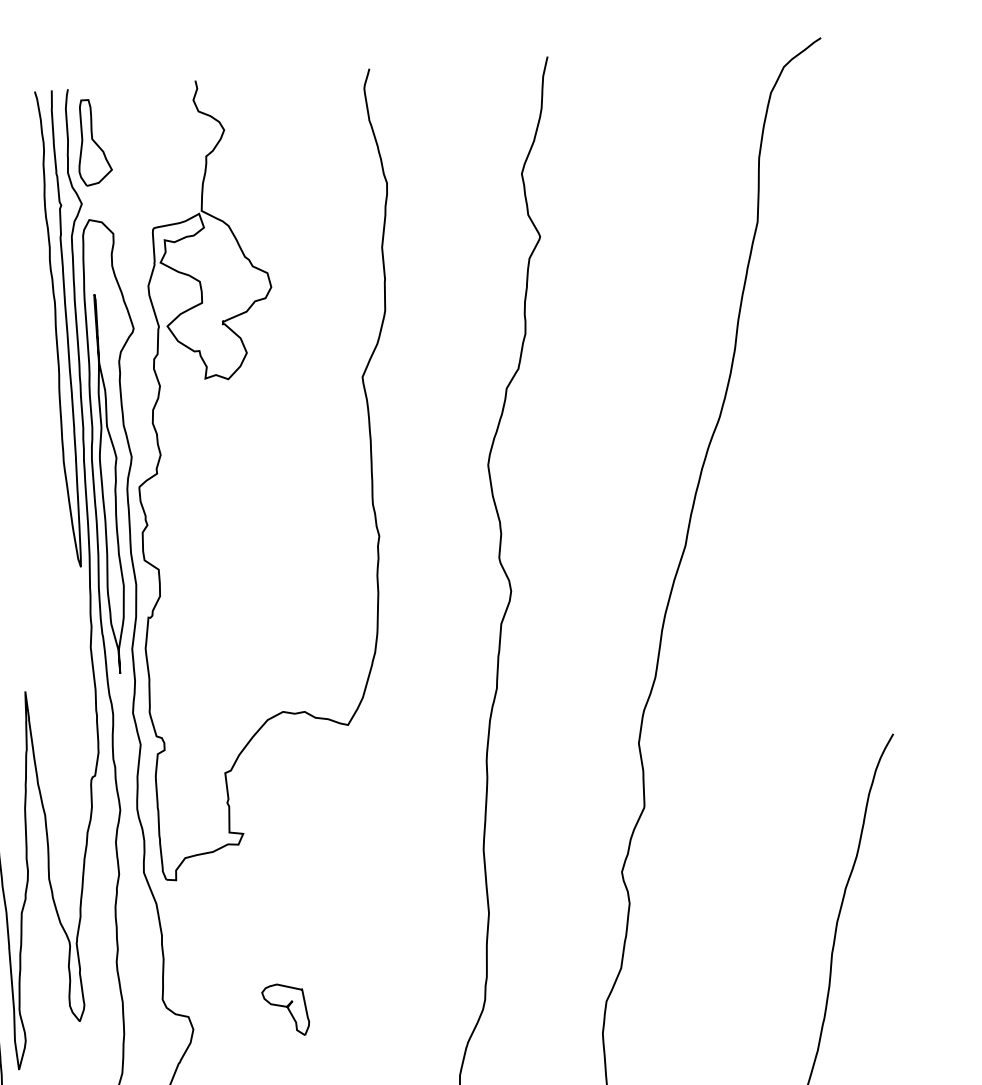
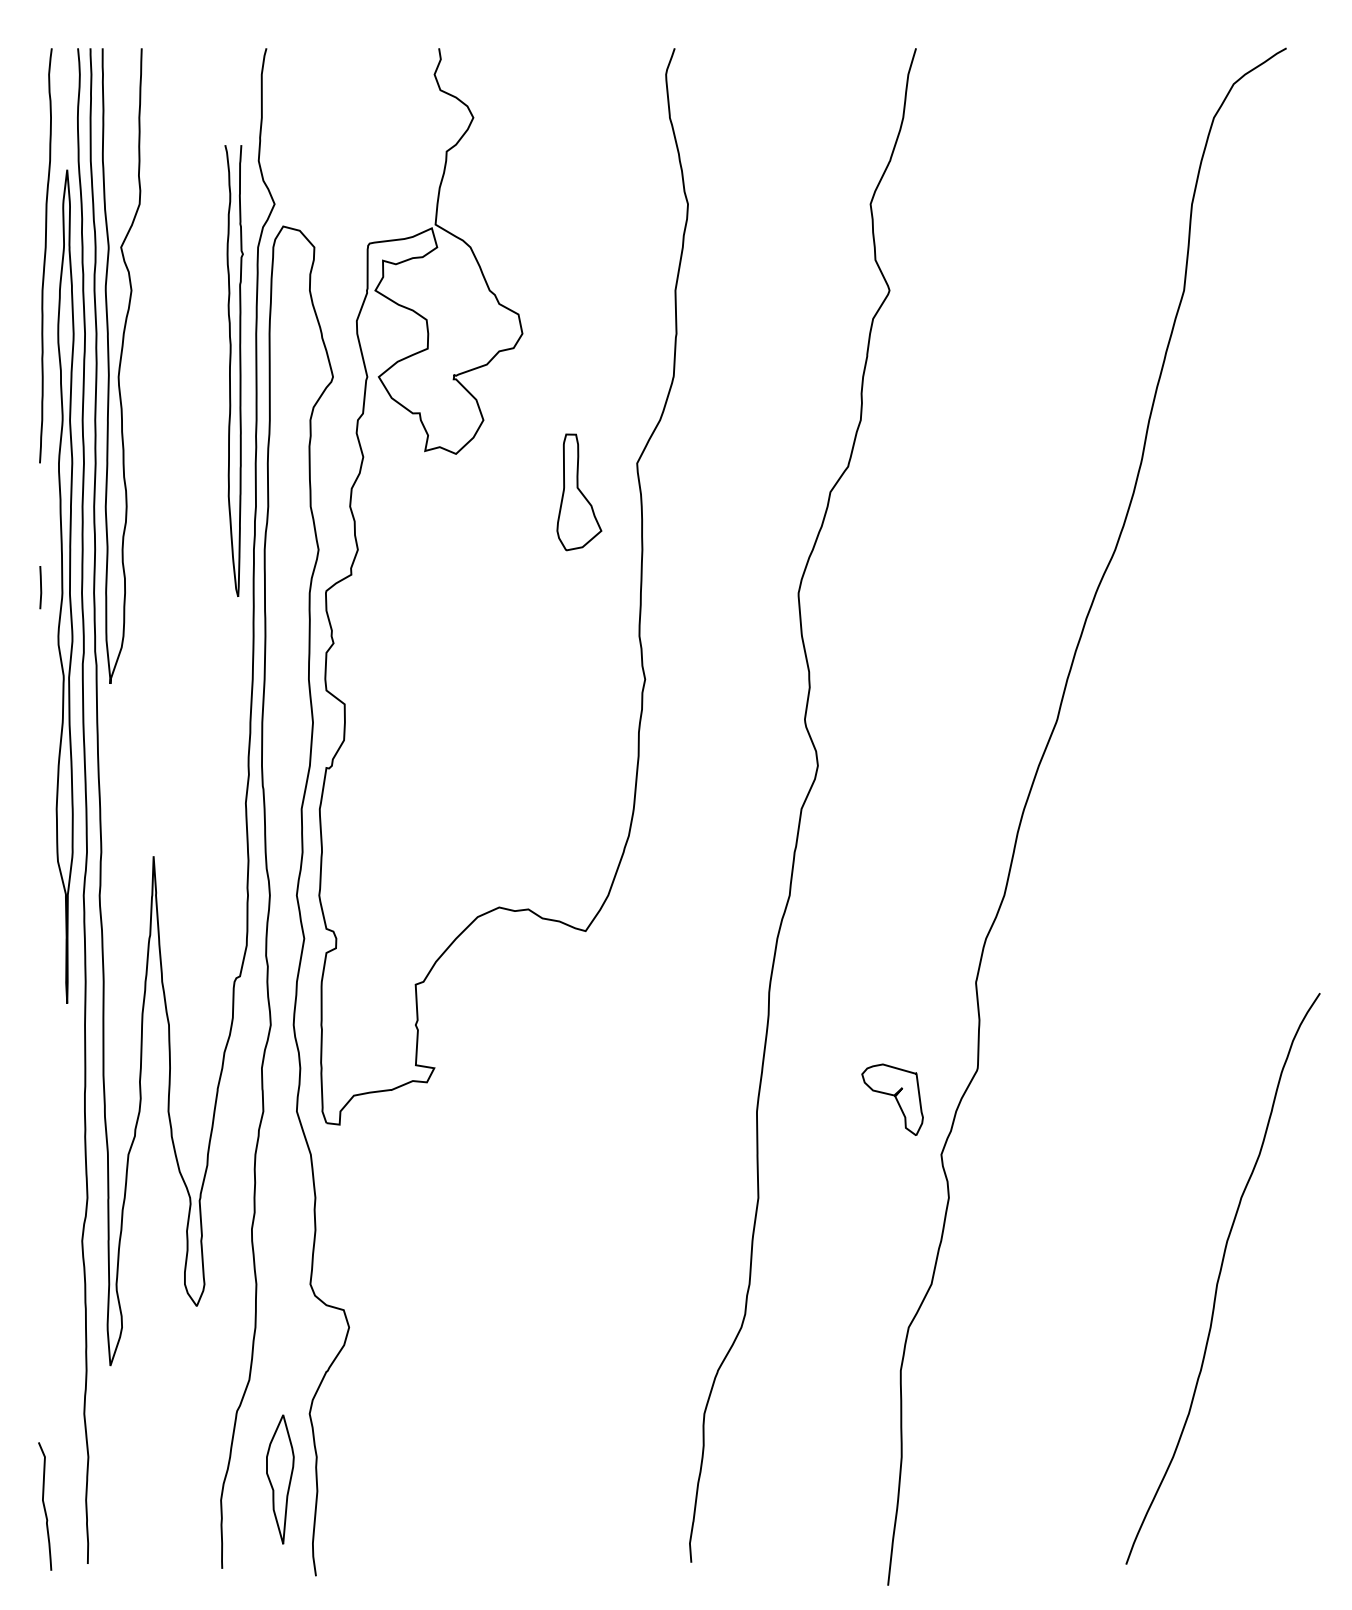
part: (93, 142) -> (579, 492), moved
part: (59, 328) -> (233, 370), size x0.7
part: (109, 484) -> (285, 584), removed
part: (285, 1009) -> (892, 1099), moved

